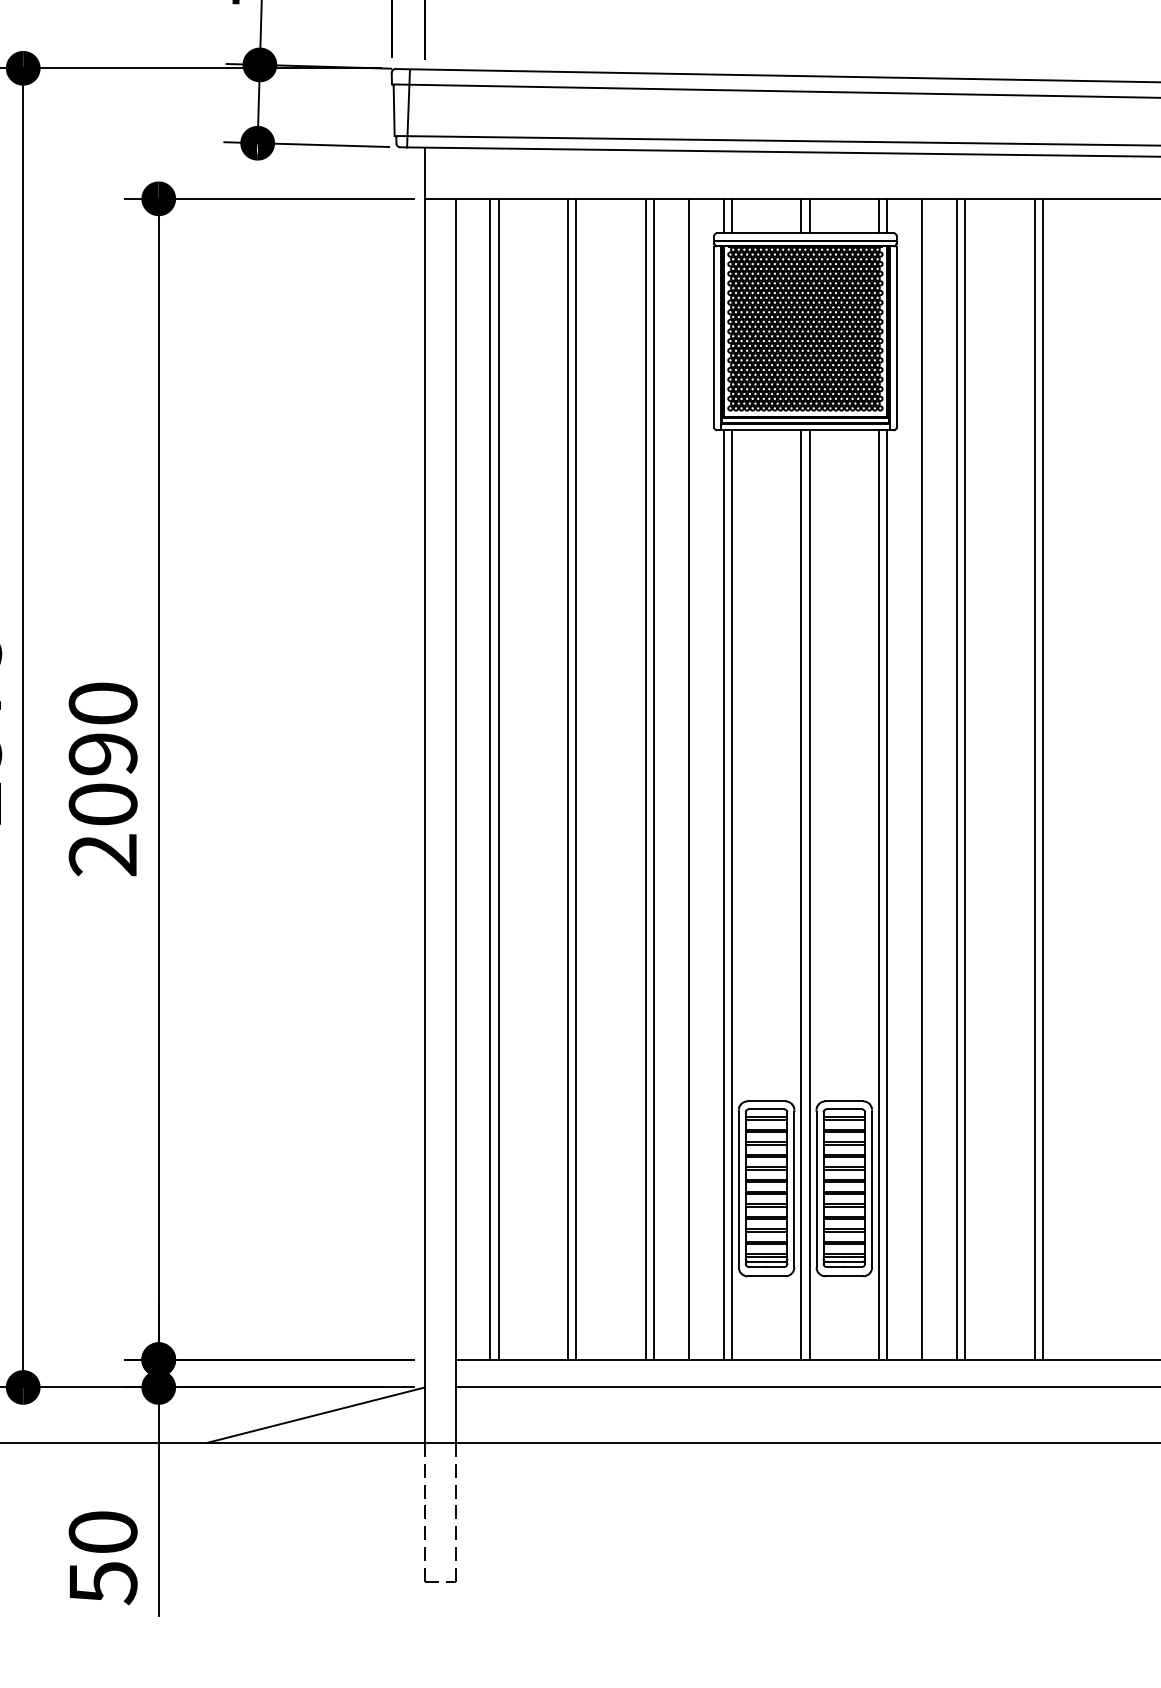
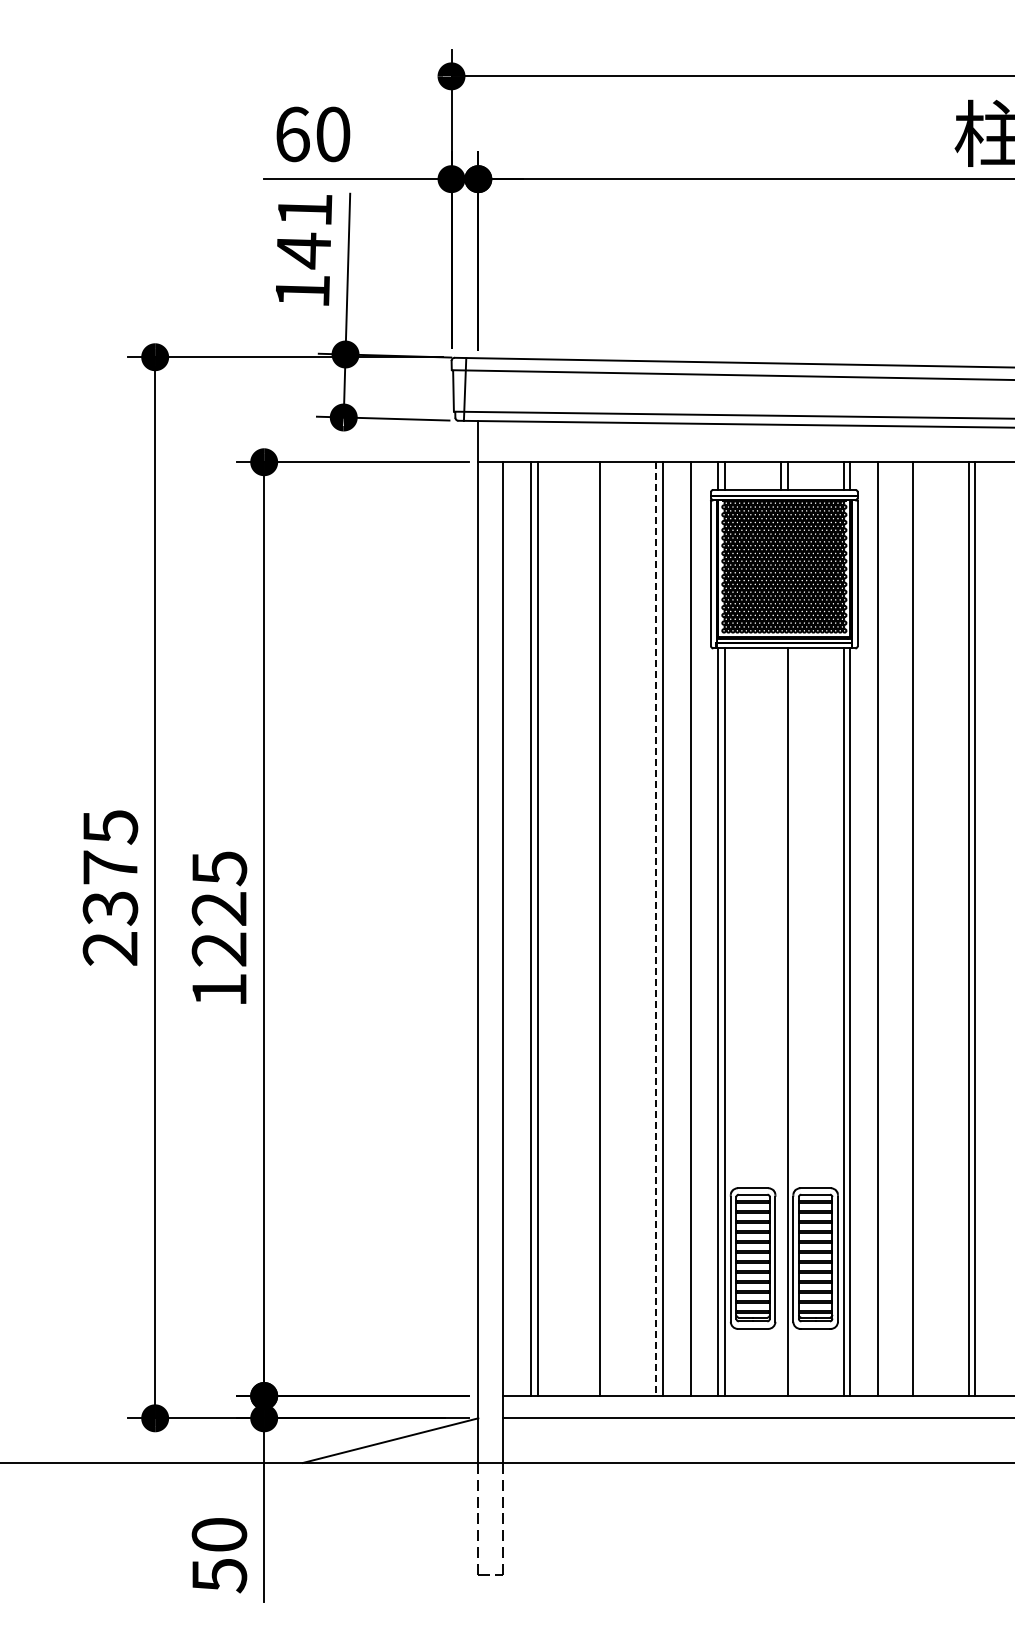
text: (103, 779) -> (219, 929), 2090 -> 1225
line: (568, 779) -> (593, 929), removed
line: (645, 779) -> (655, 929), solid -> dashed
line: (957, 779) -> (906, 929), removed
line: (801, 895) -> (781, 1022), removed

